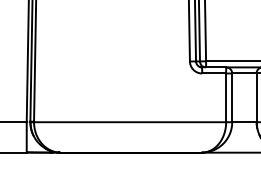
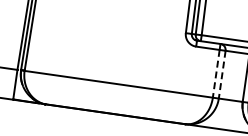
line: (226, 98) -> (216, 74), solid -> dashed
line: (232, 98) -> (222, 75), solid -> dashed

